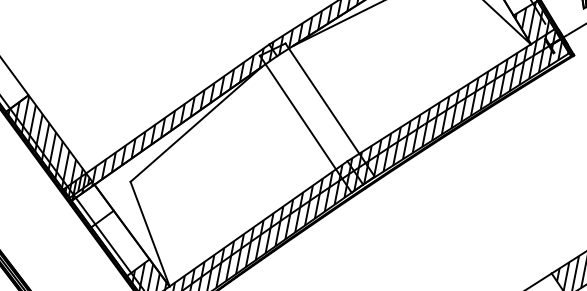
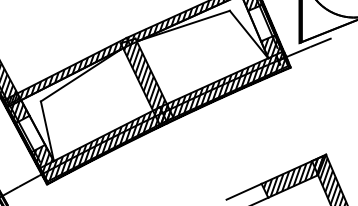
hatch: (318, 117) -> (147, 81), added
hatch: (92, 205) -> (18, 111), added

